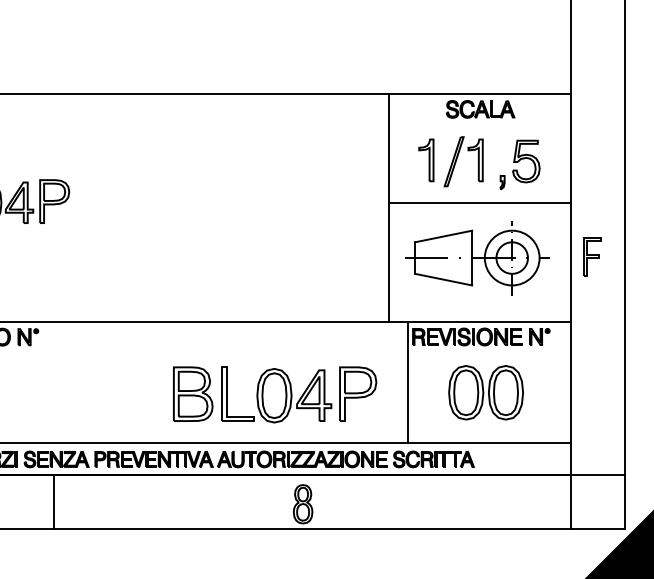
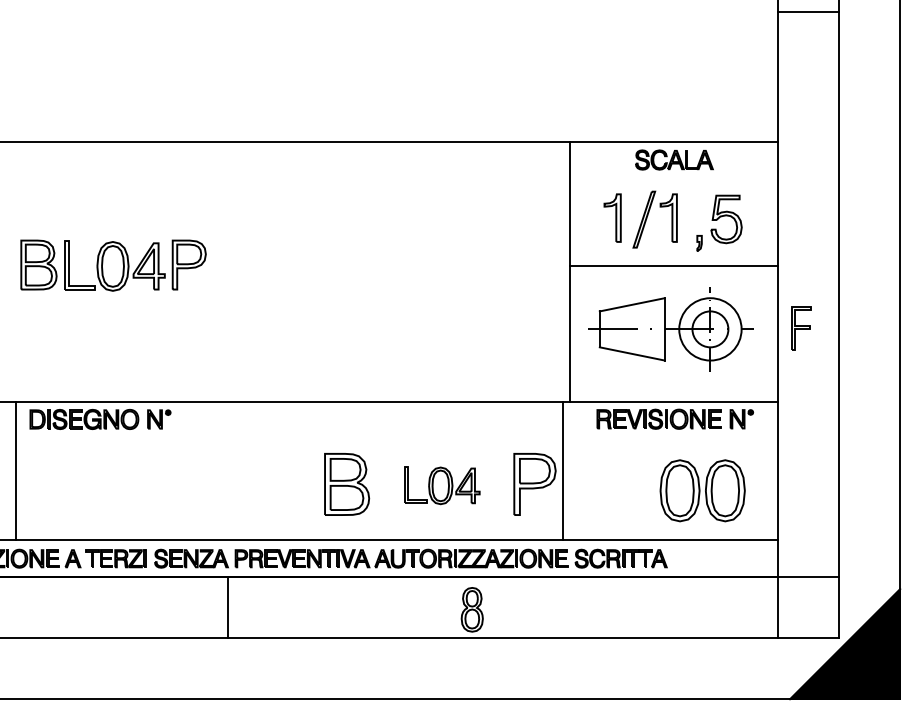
line: (407, 381) -> (562, 470), moved
part: (485, 392) -> (702, 490), moved
part: (276, 395) -> (442, 485), size x0.6
line: (53, 502) -> (227, 607), moved

